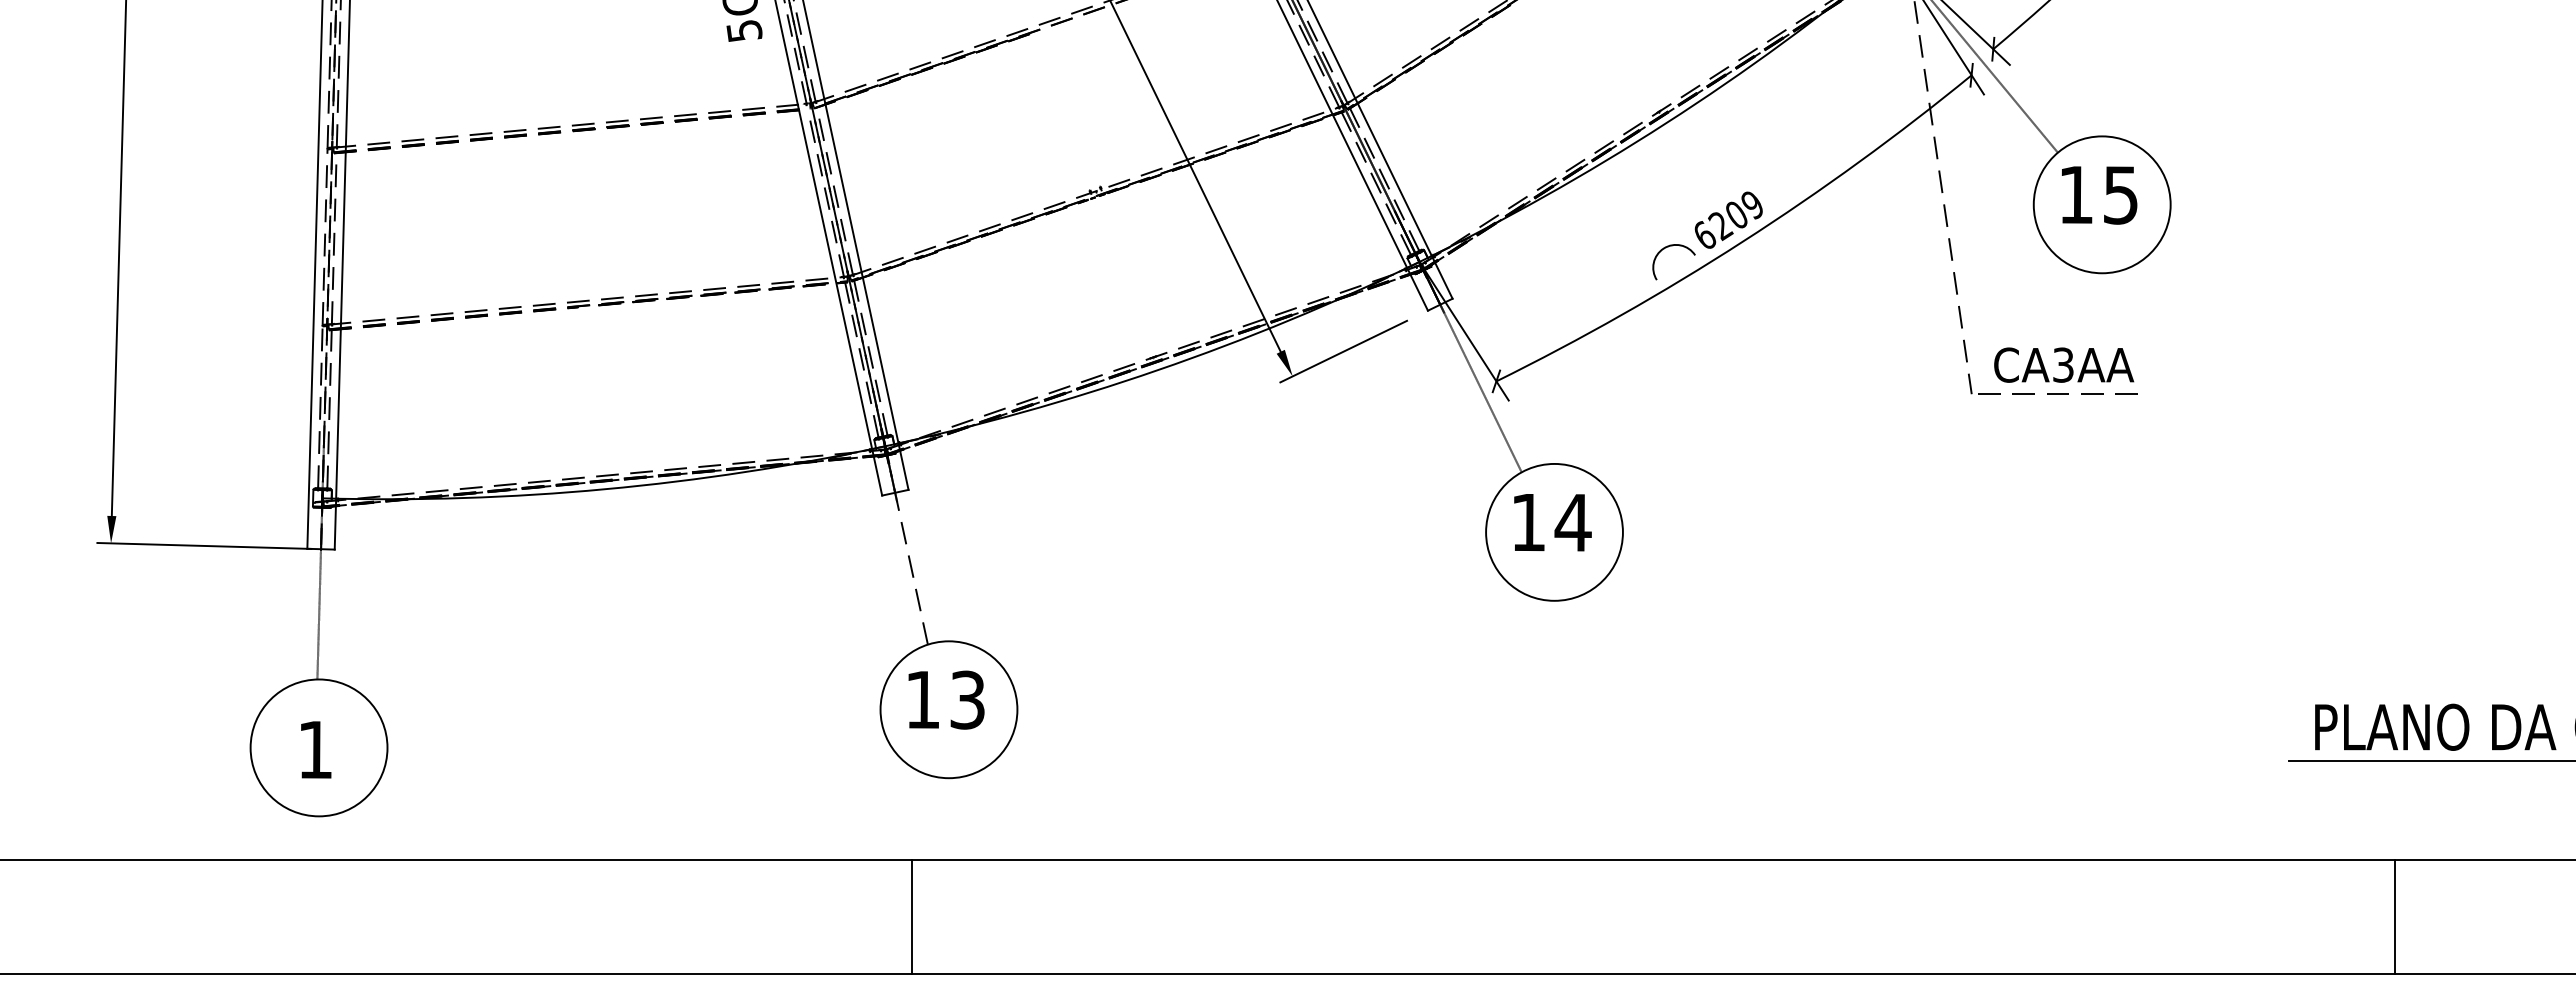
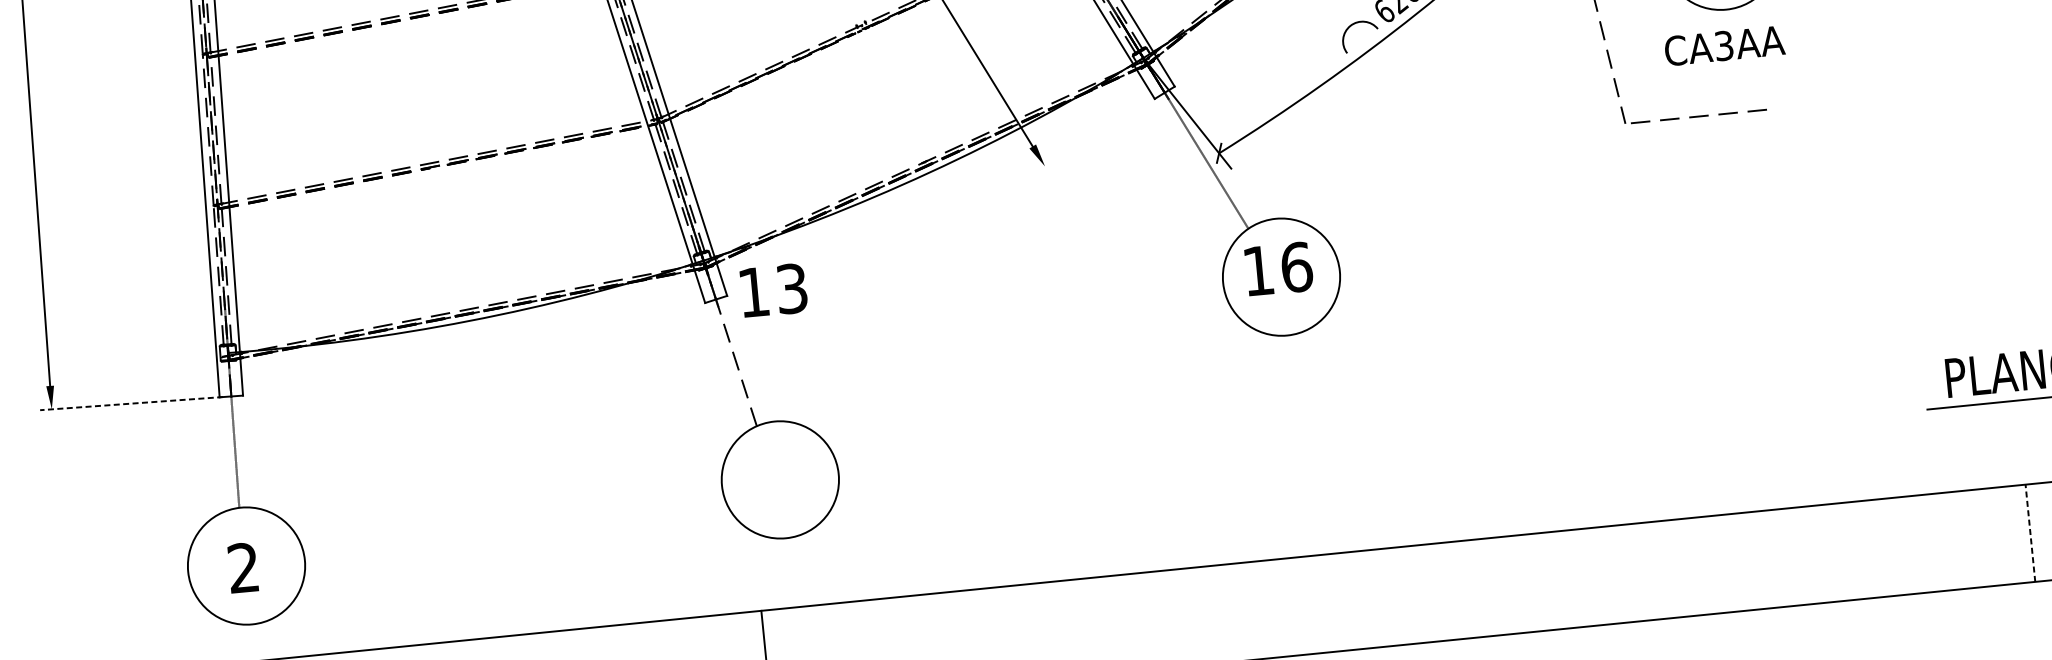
line: (1343, 351) -> (1086, 140), removed
text: (2064, 364) -> (1725, 45), moved
text: (1572, 522) -> (1296, 267), 14 -> 16
line: (203, 545) -> (130, 403), solid -> dashed
text: (946, 699) -> (773, 290), moved
text: (314, 749) -> (242, 567), 1 -> 2
line: (2394, 916) -> (2030, 533), solid -> dashed

